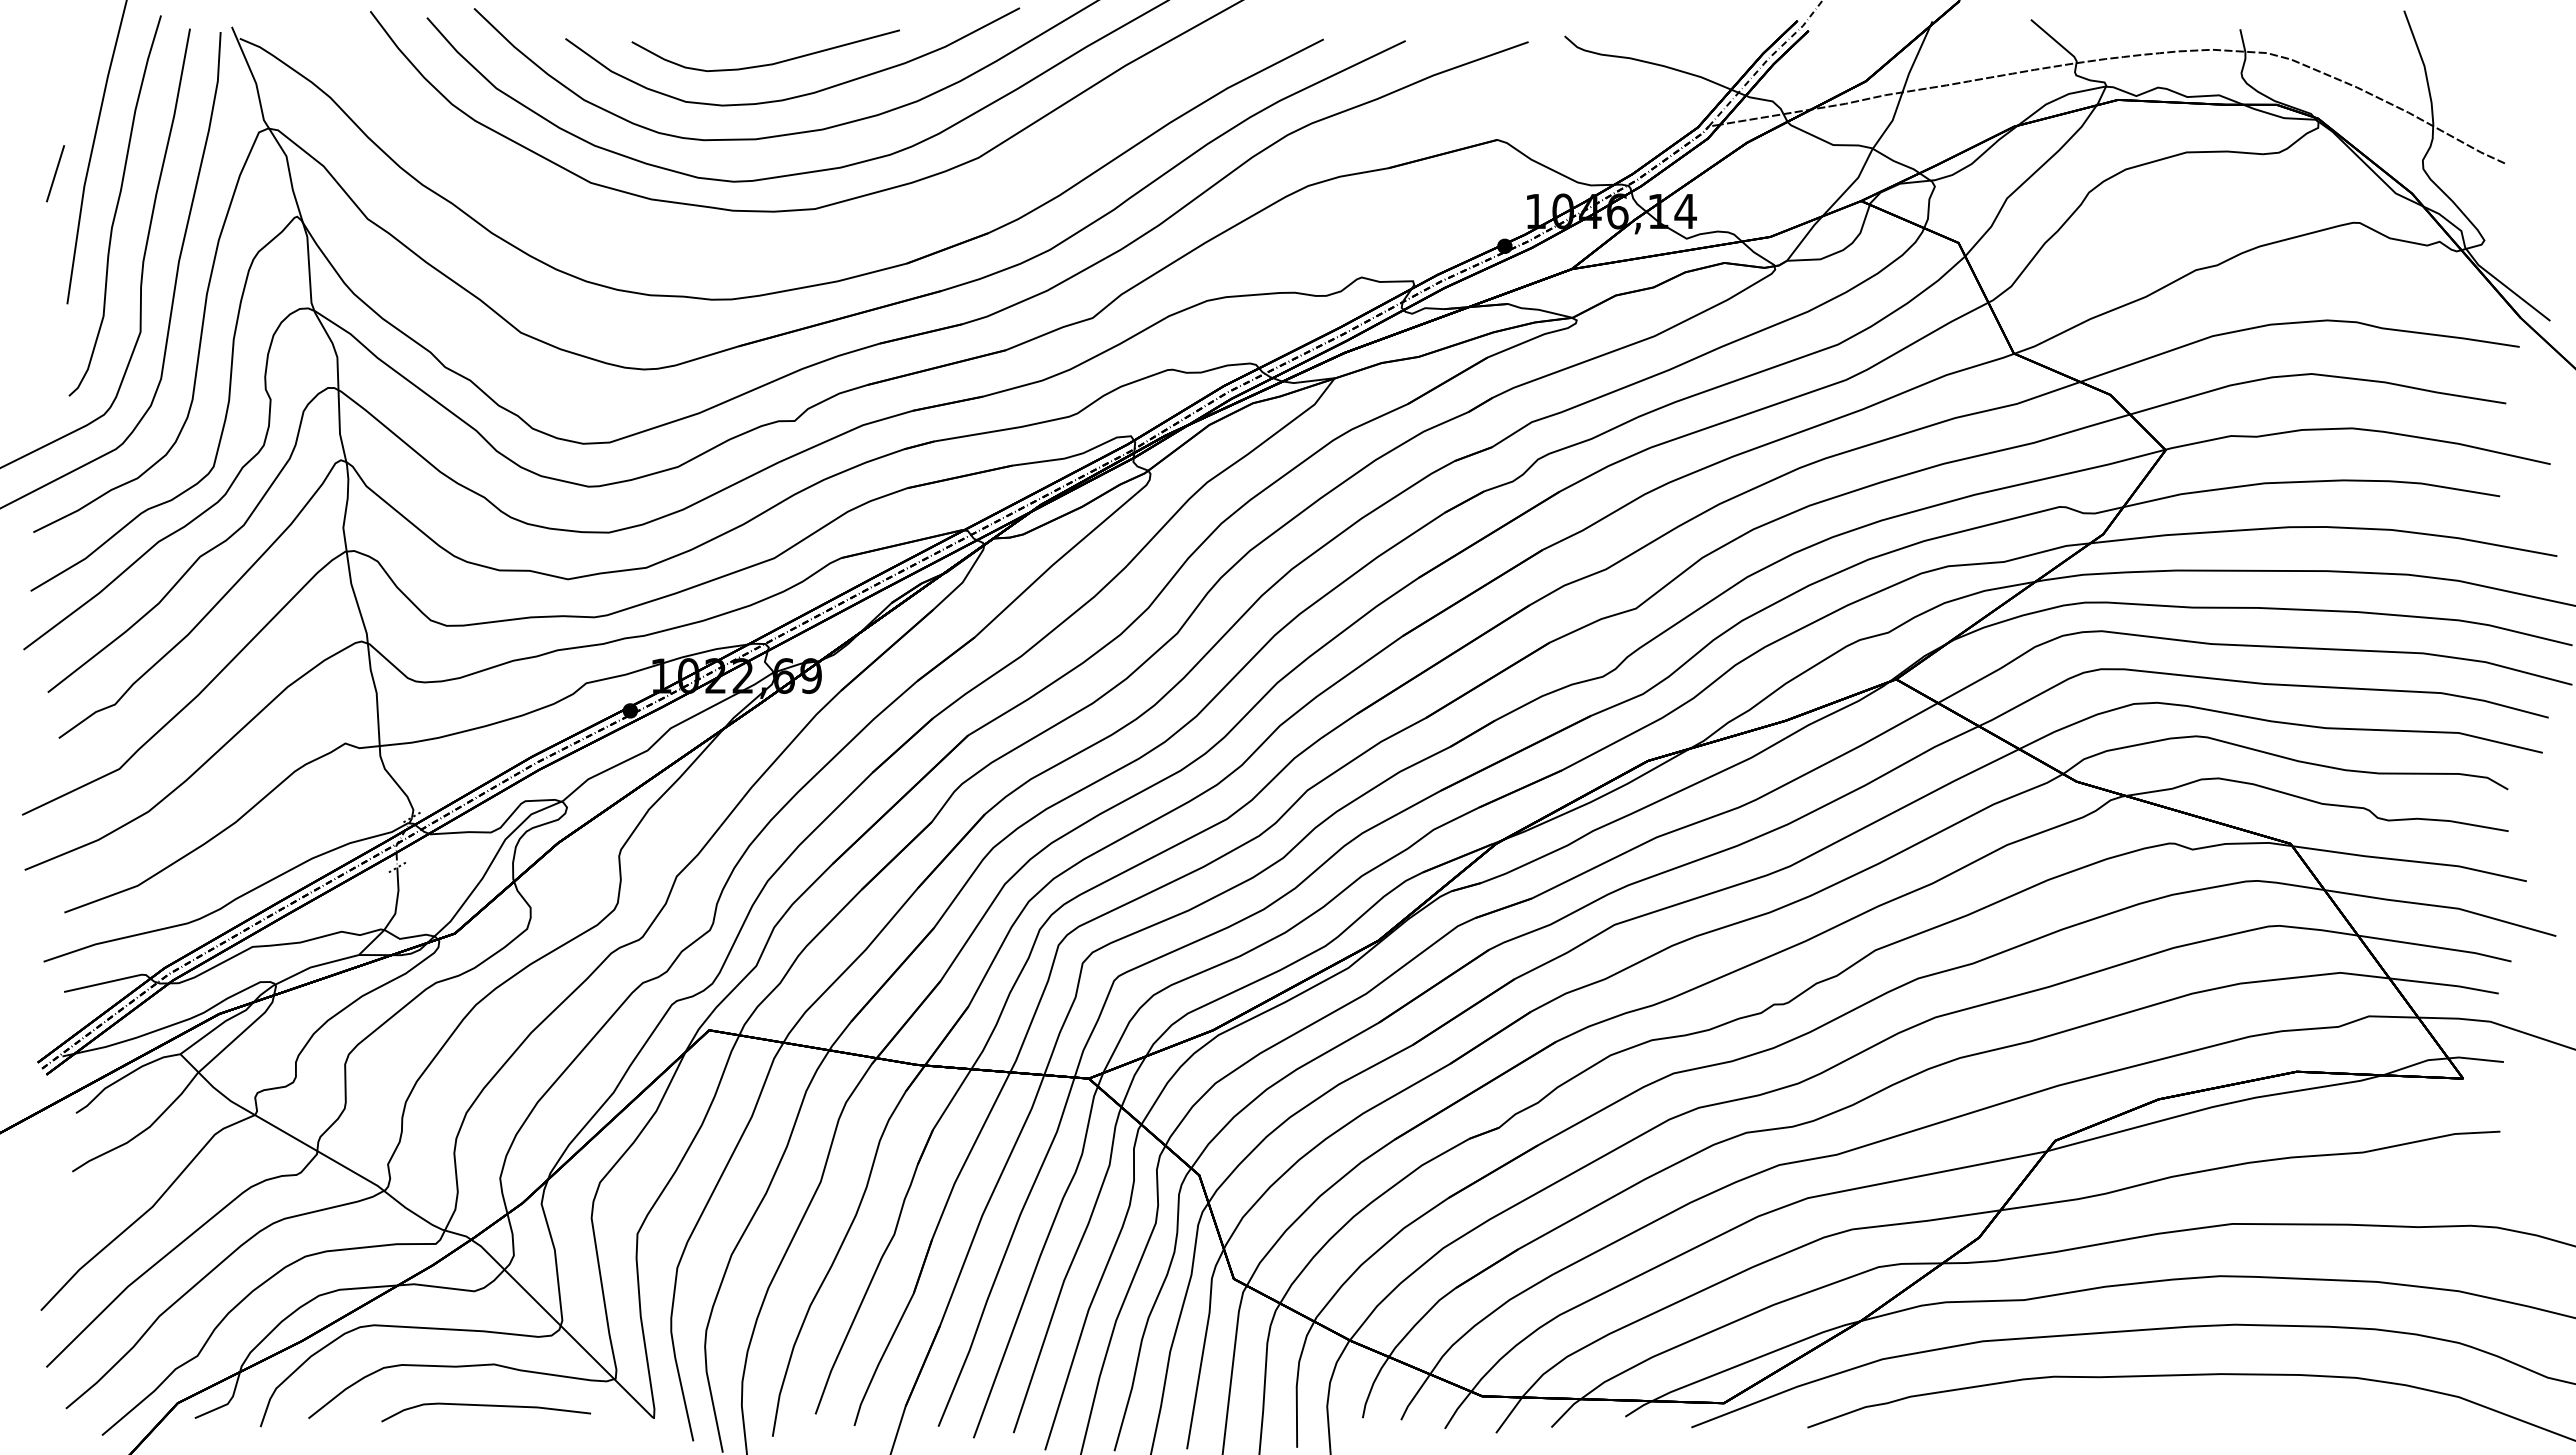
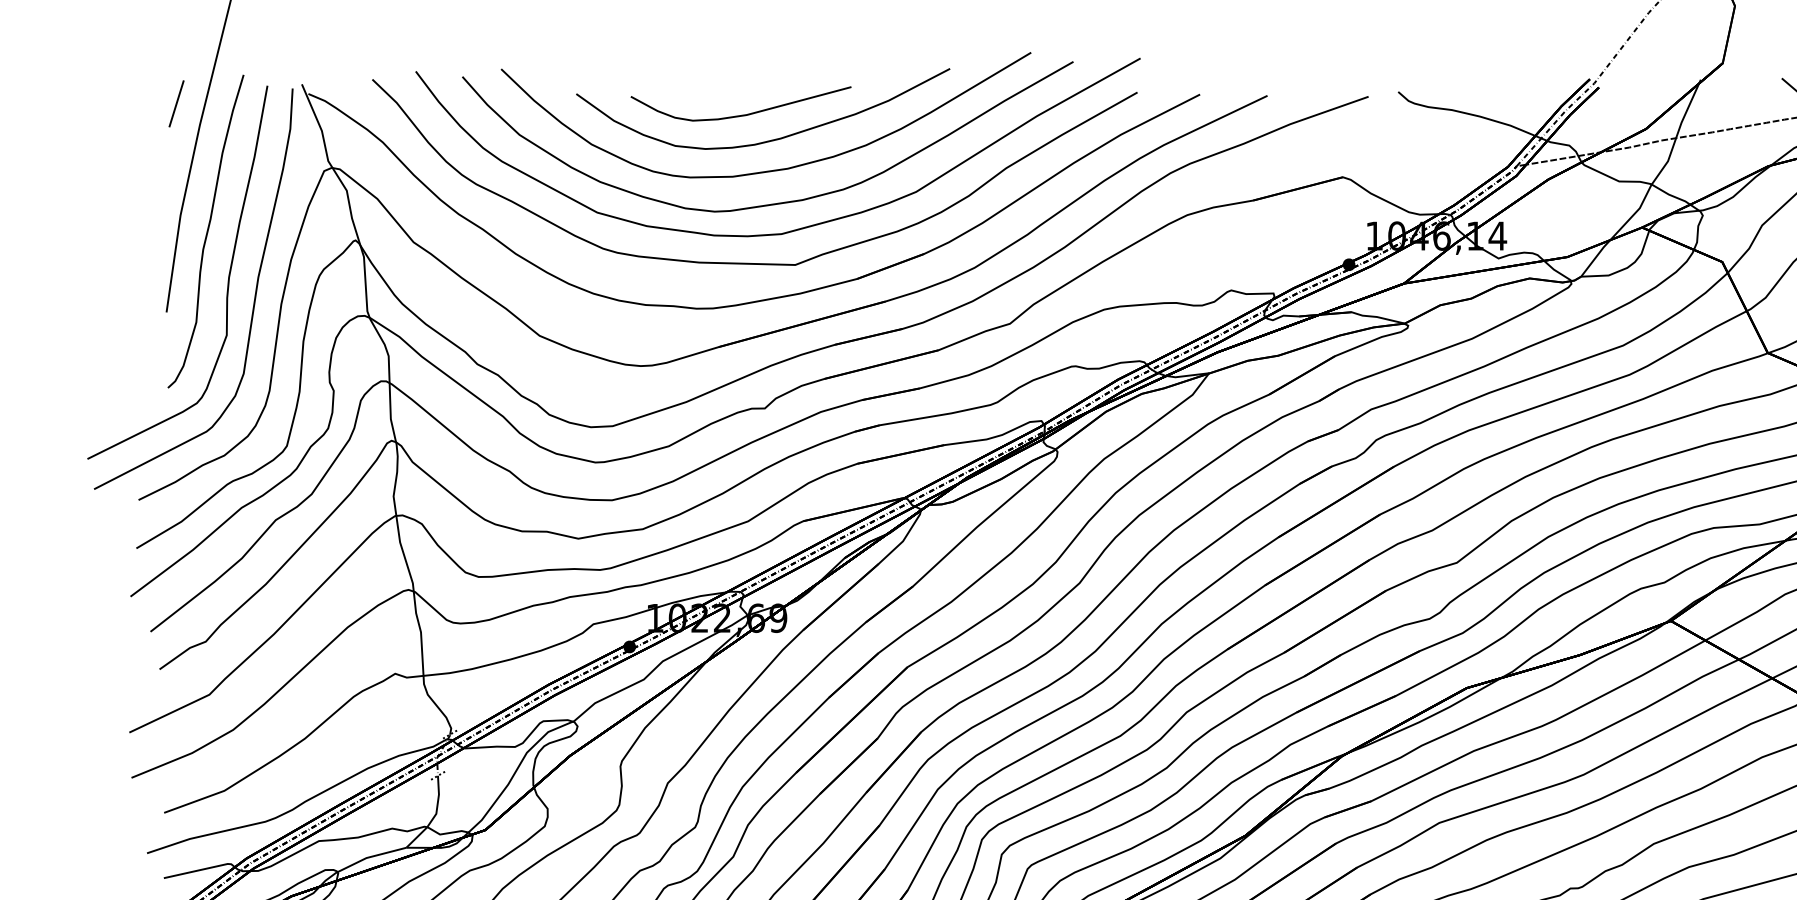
line: (55, 173) -> (176, 103), moved
curve: (782, 244) -> (754, 263), added

